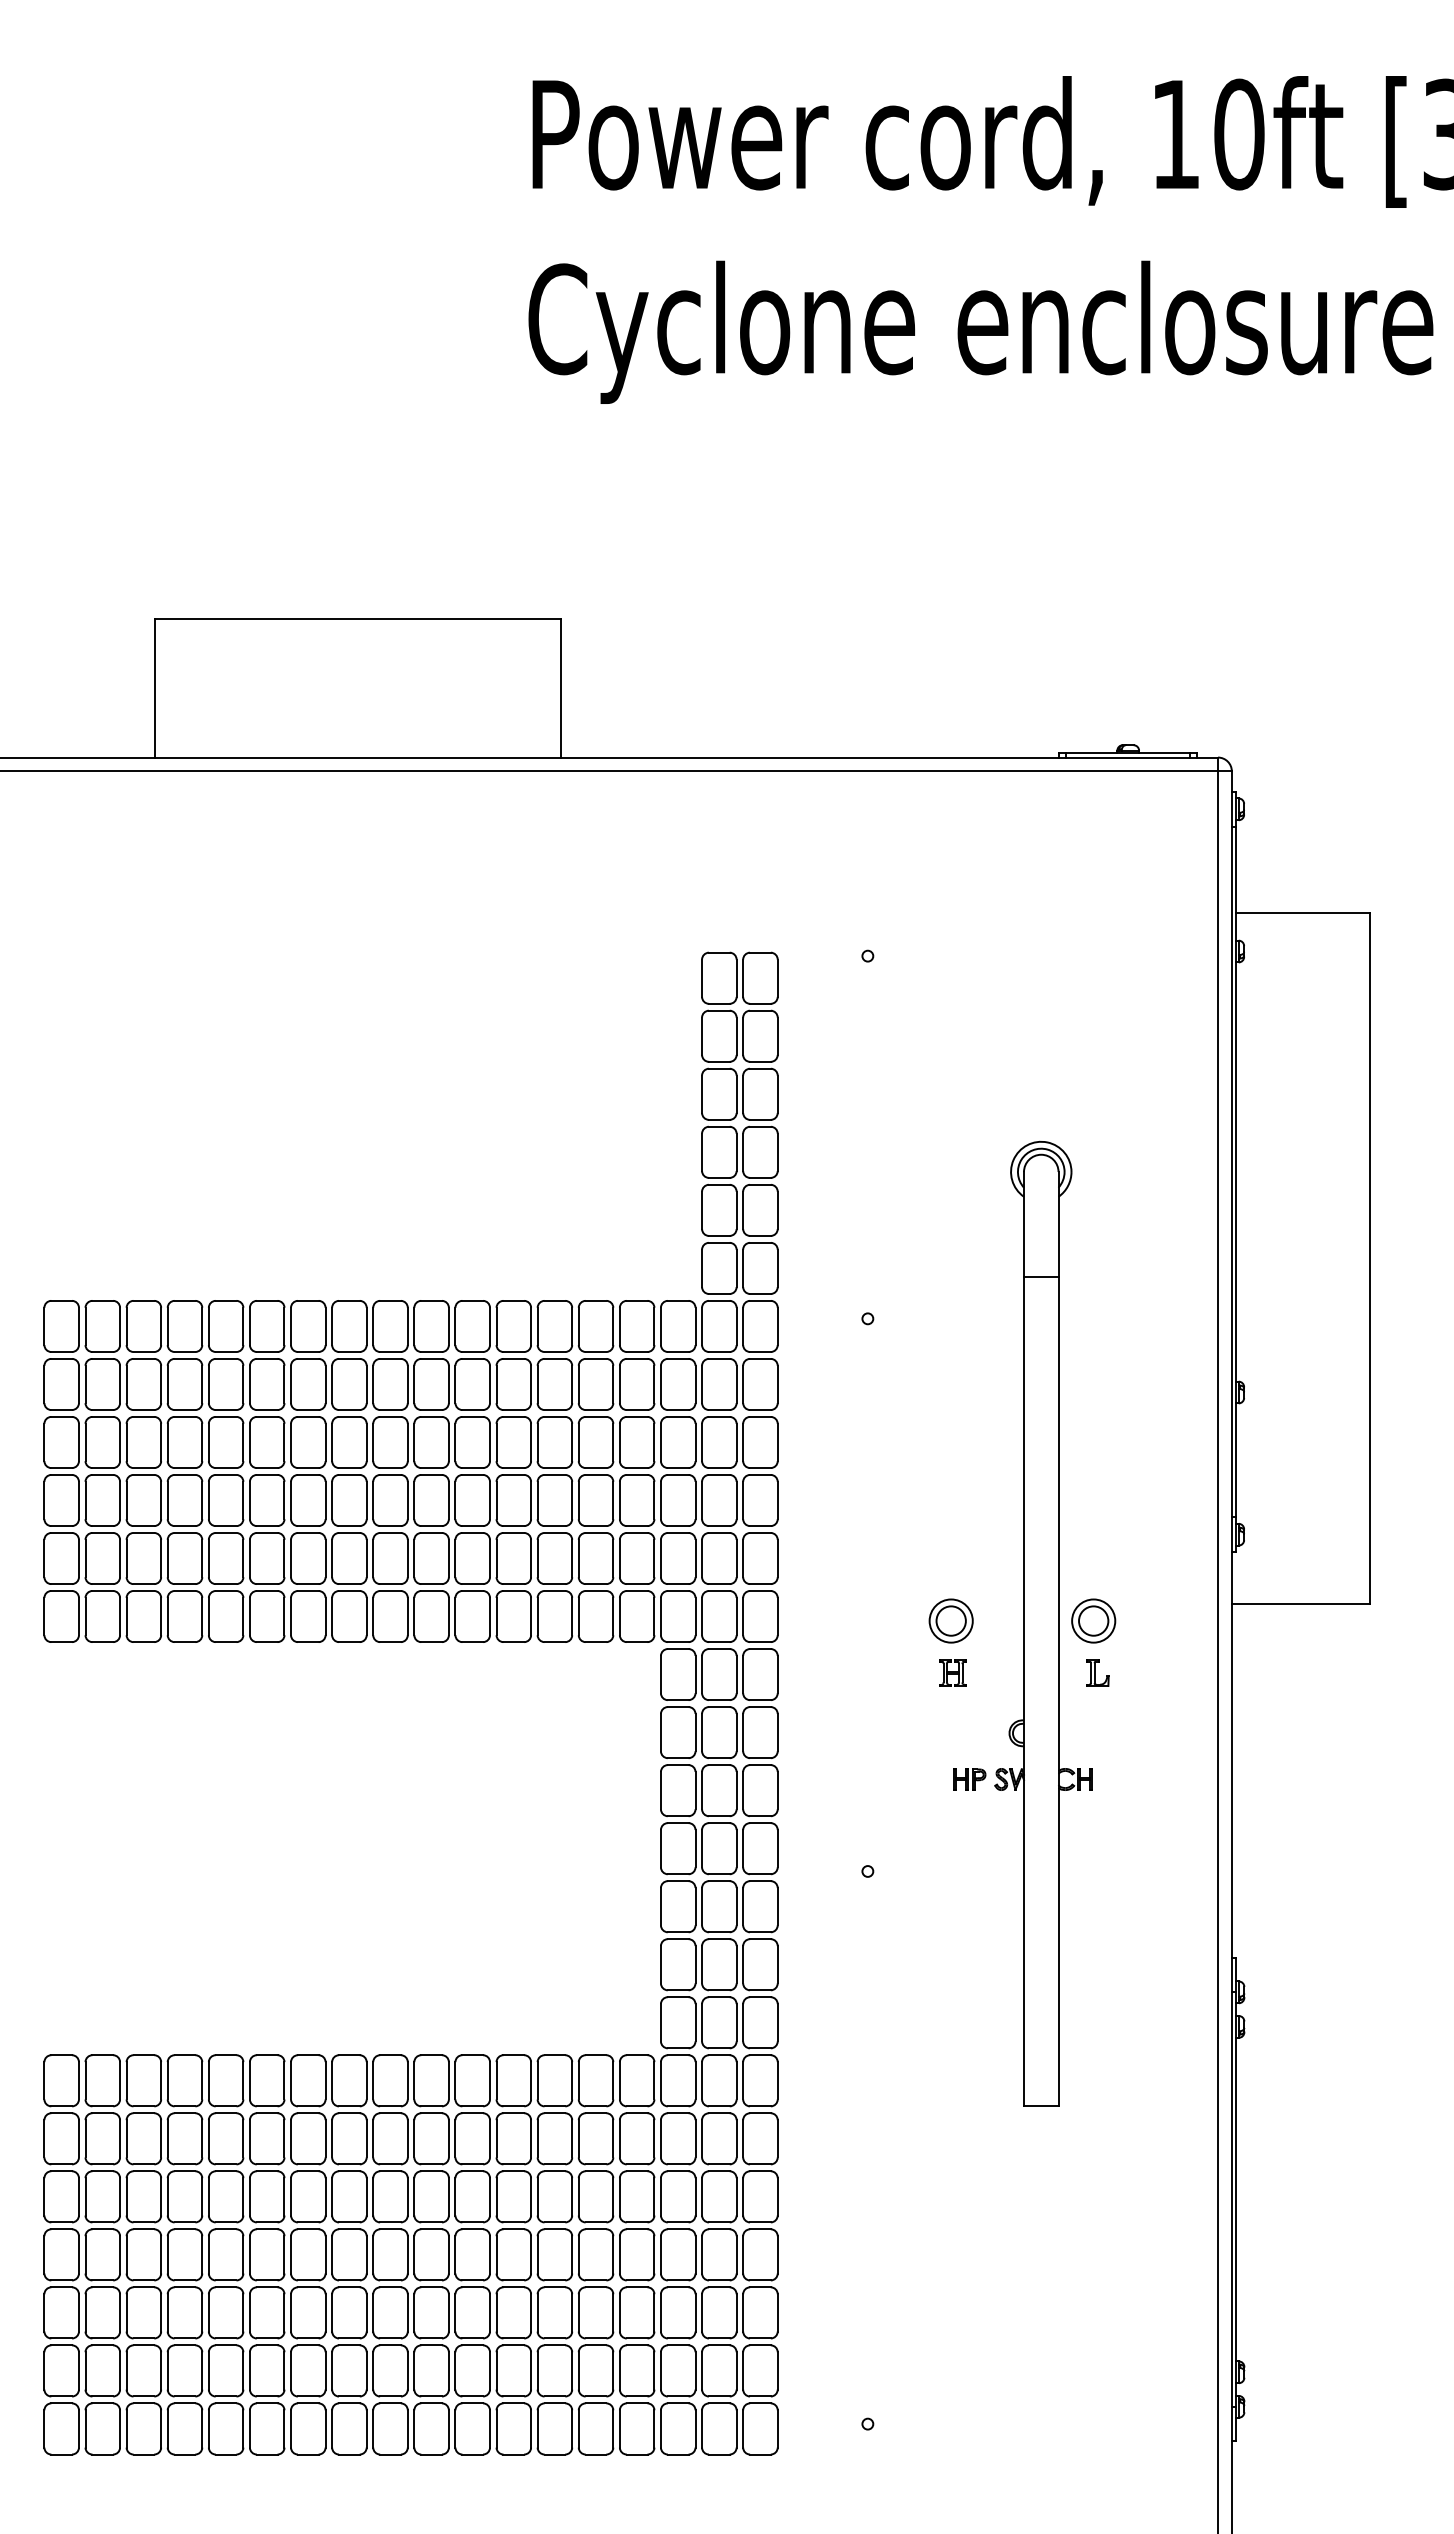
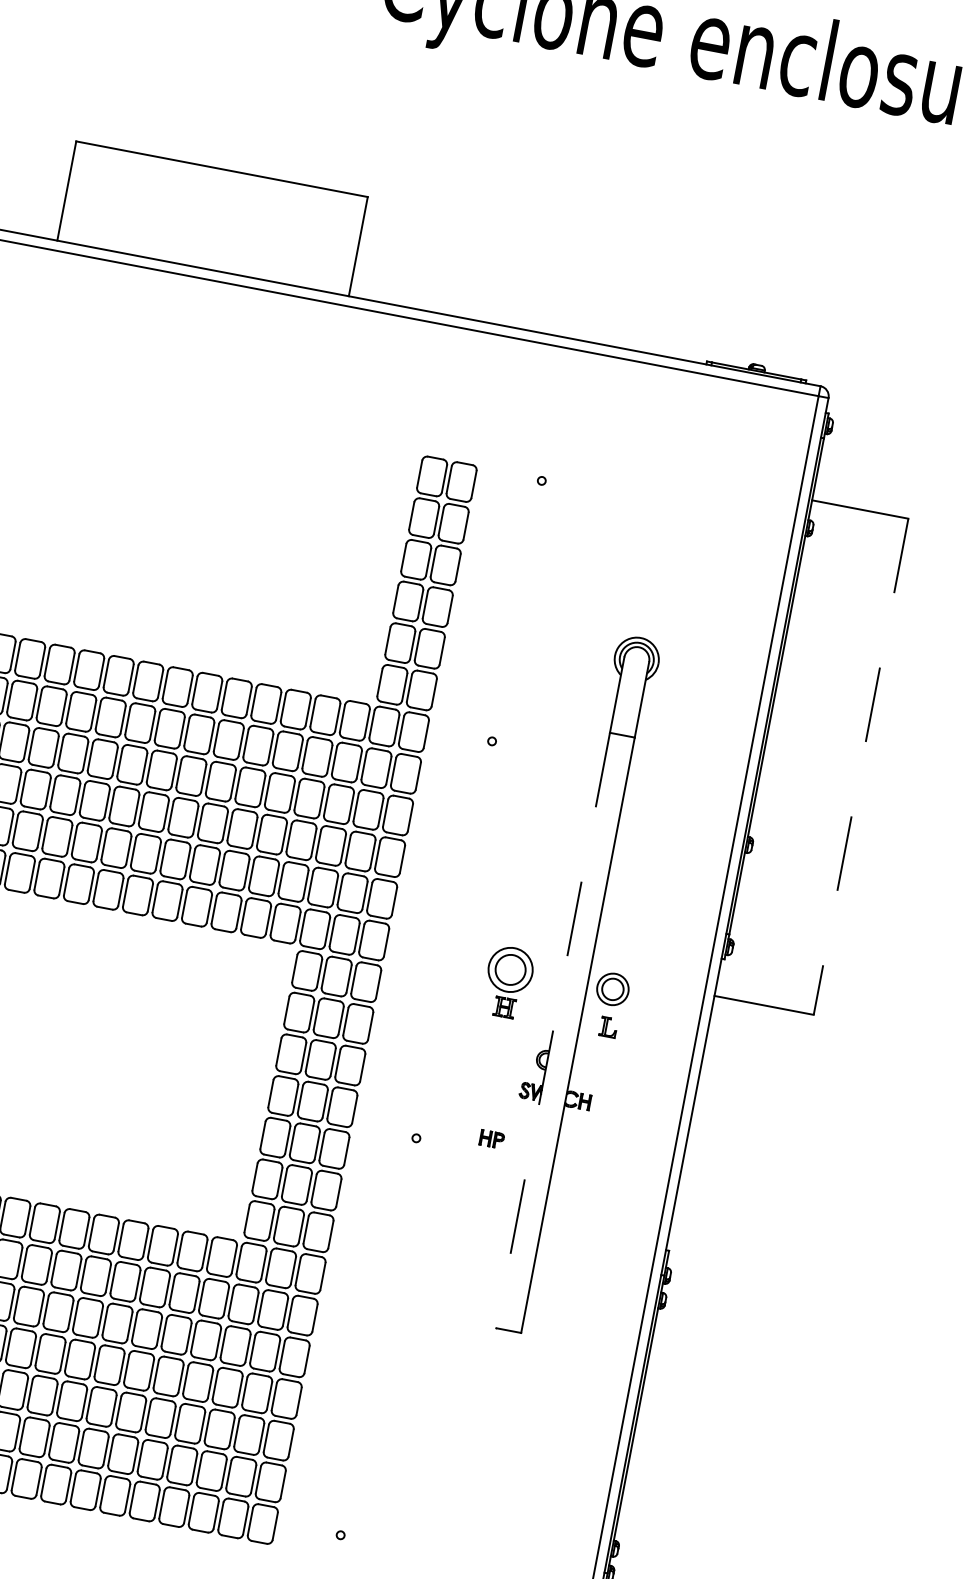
line: (1370, 1258) -> (861, 766), solid -> dashed
part: (950, 1620) -> (510, 969), size x1.4
line: (1024, 1692) -> (553, 1031), solid -> dashed
part: (969, 1779) -> (491, 1139), moved

